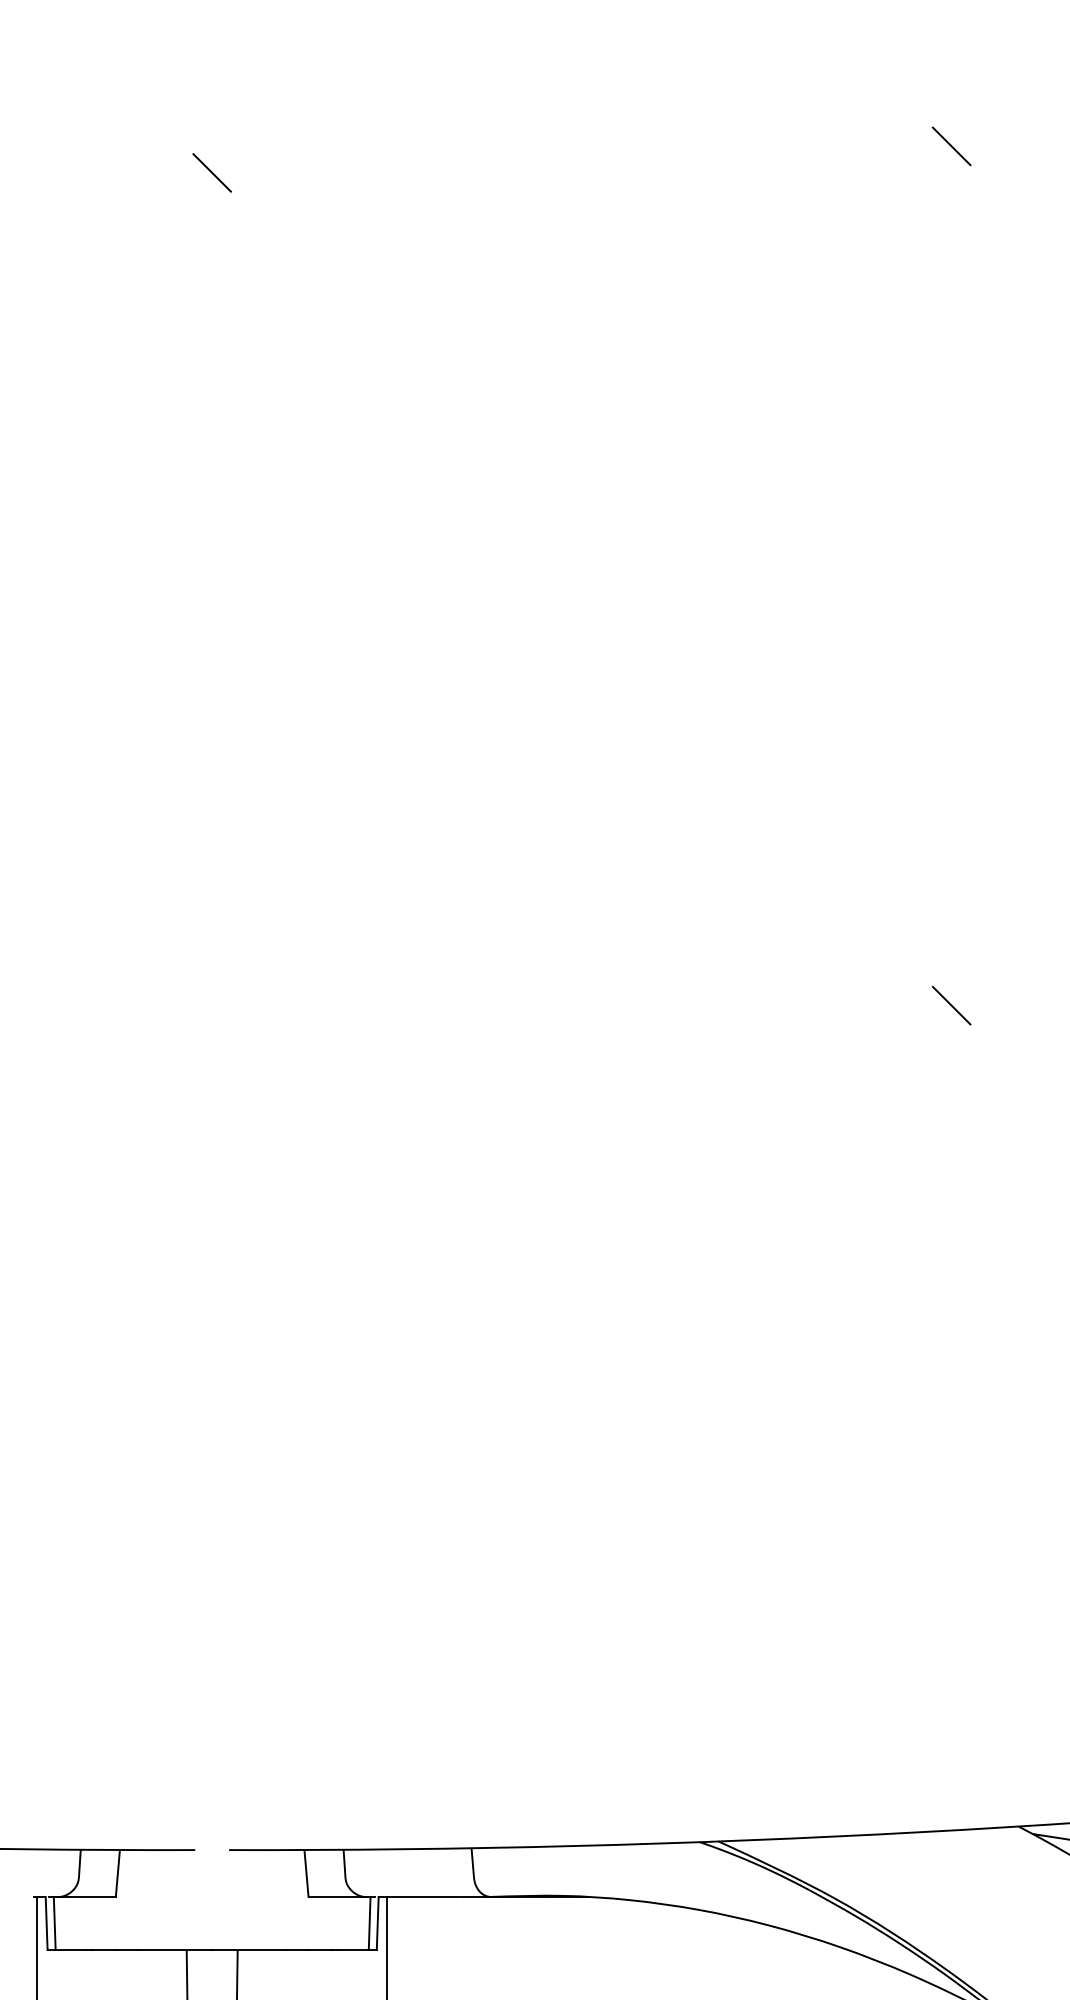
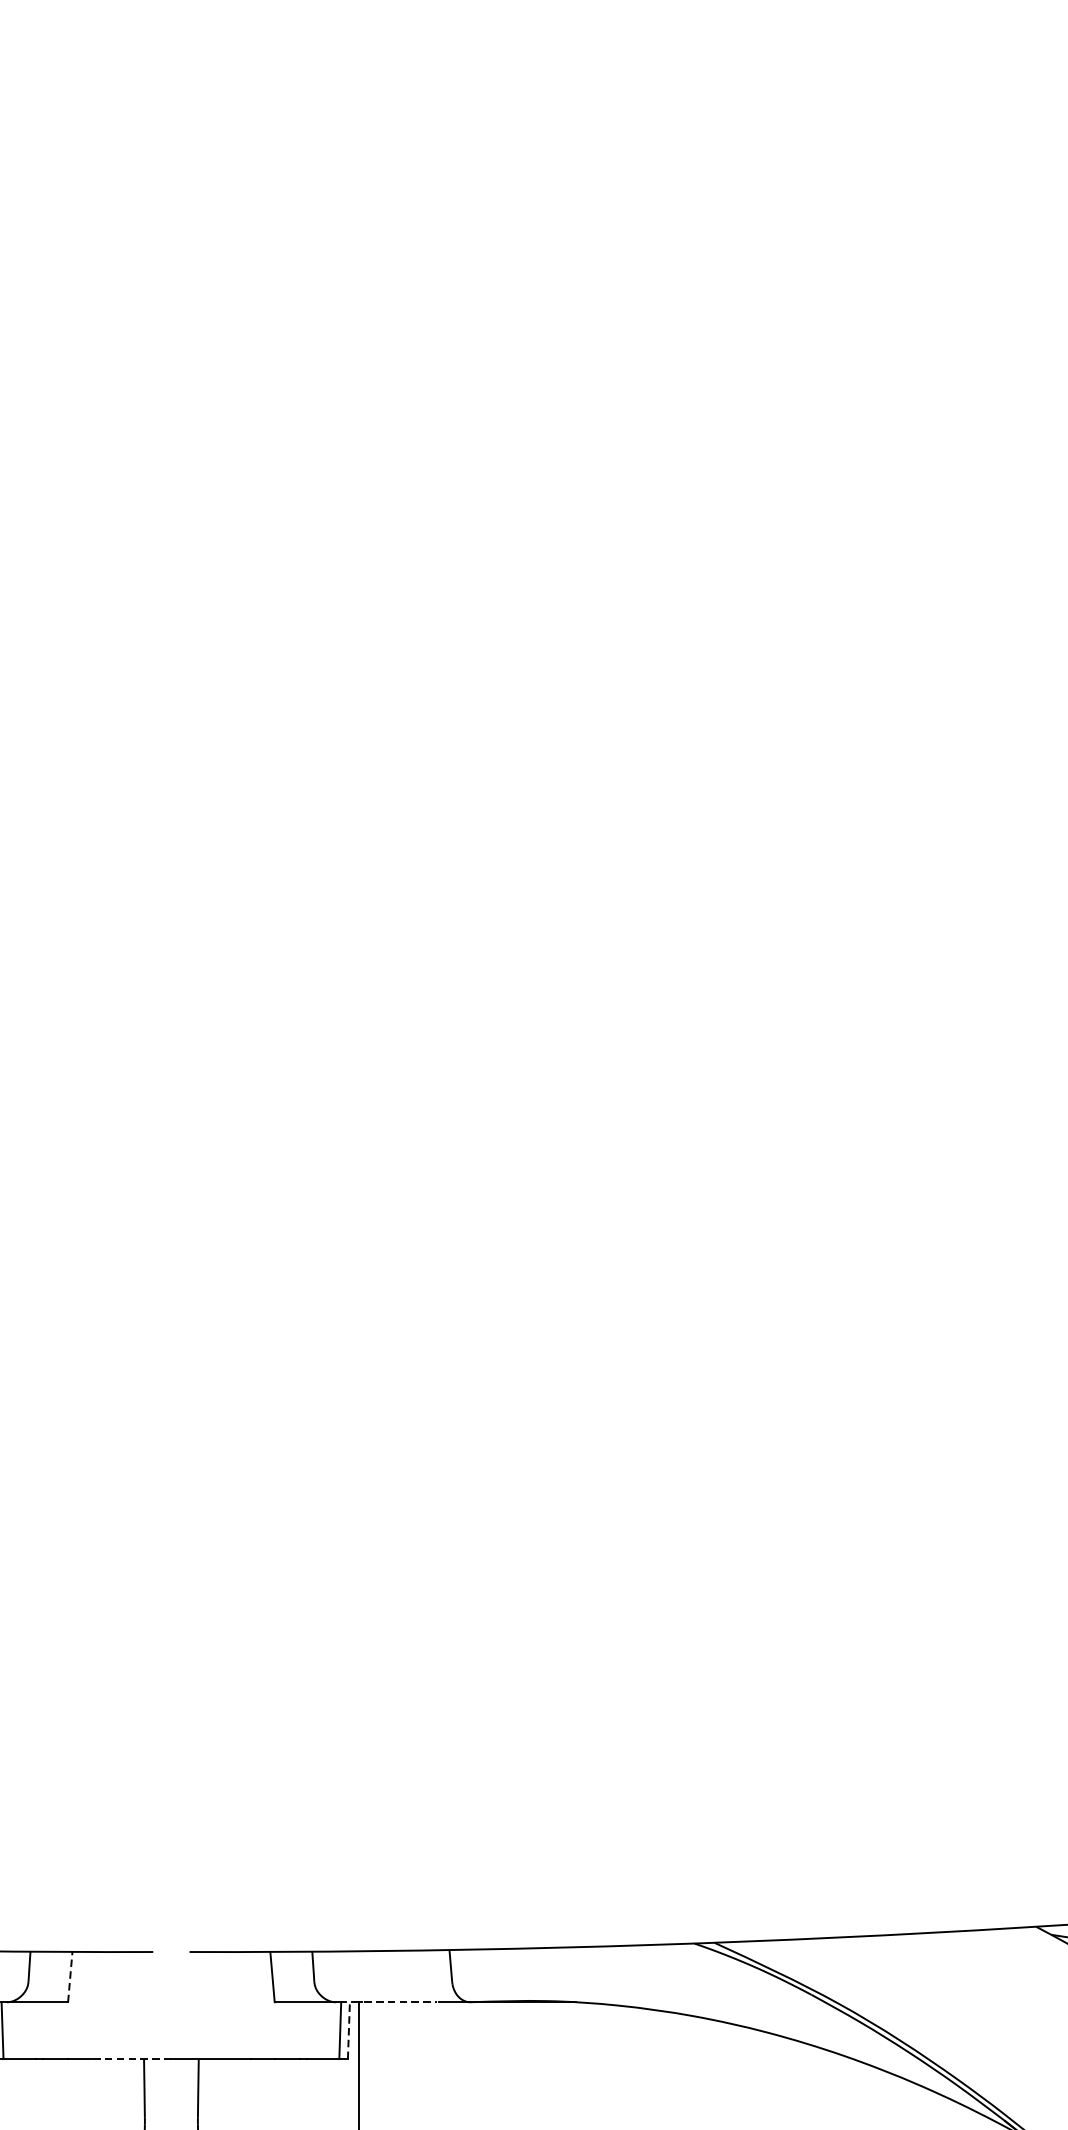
line: (951, 146) -> (964, 125), removed
line: (211, 172) -> (170, 153), removed
line: (951, 1005) -> (964, 1046), removed
line: (117, 1873) -> (69, 1977), solid -> dashed
line: (426, 1896) -> (401, 2001), solid -> dashed
line: (377, 1923) -> (348, 2030), solid -> dashed
line: (174, 1949) -> (130, 2058), solid -> dashed

